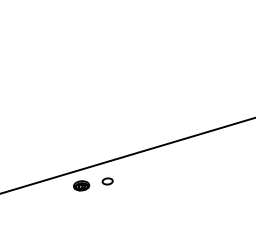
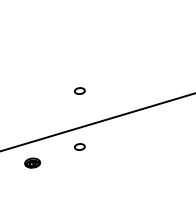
part: (107, 124) -> (79, 91), added
part: (81, 185) -> (32, 162), moved

